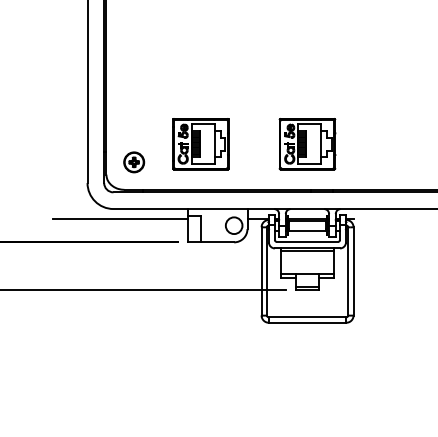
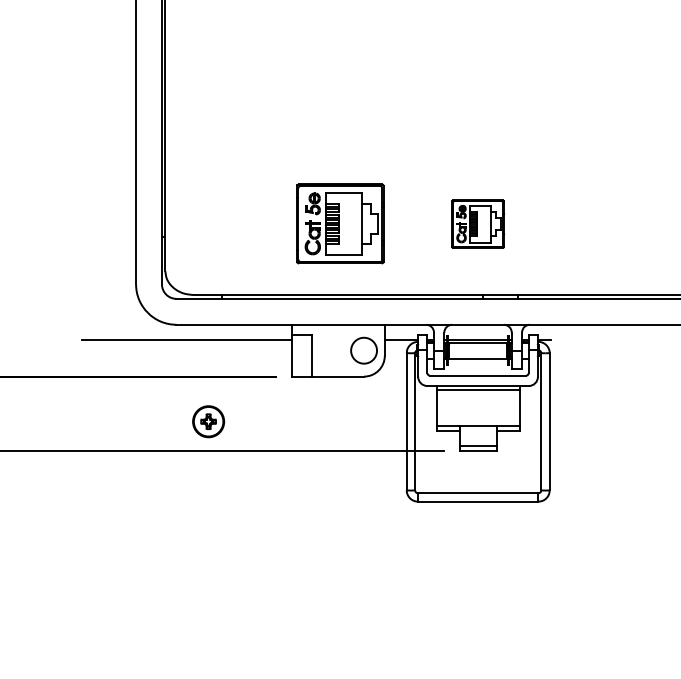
part: (200, 144) -> (339, 224), moved
part: (307, 144) -> (478, 224), size x0.6
part: (134, 162) -> (209, 421), moved

